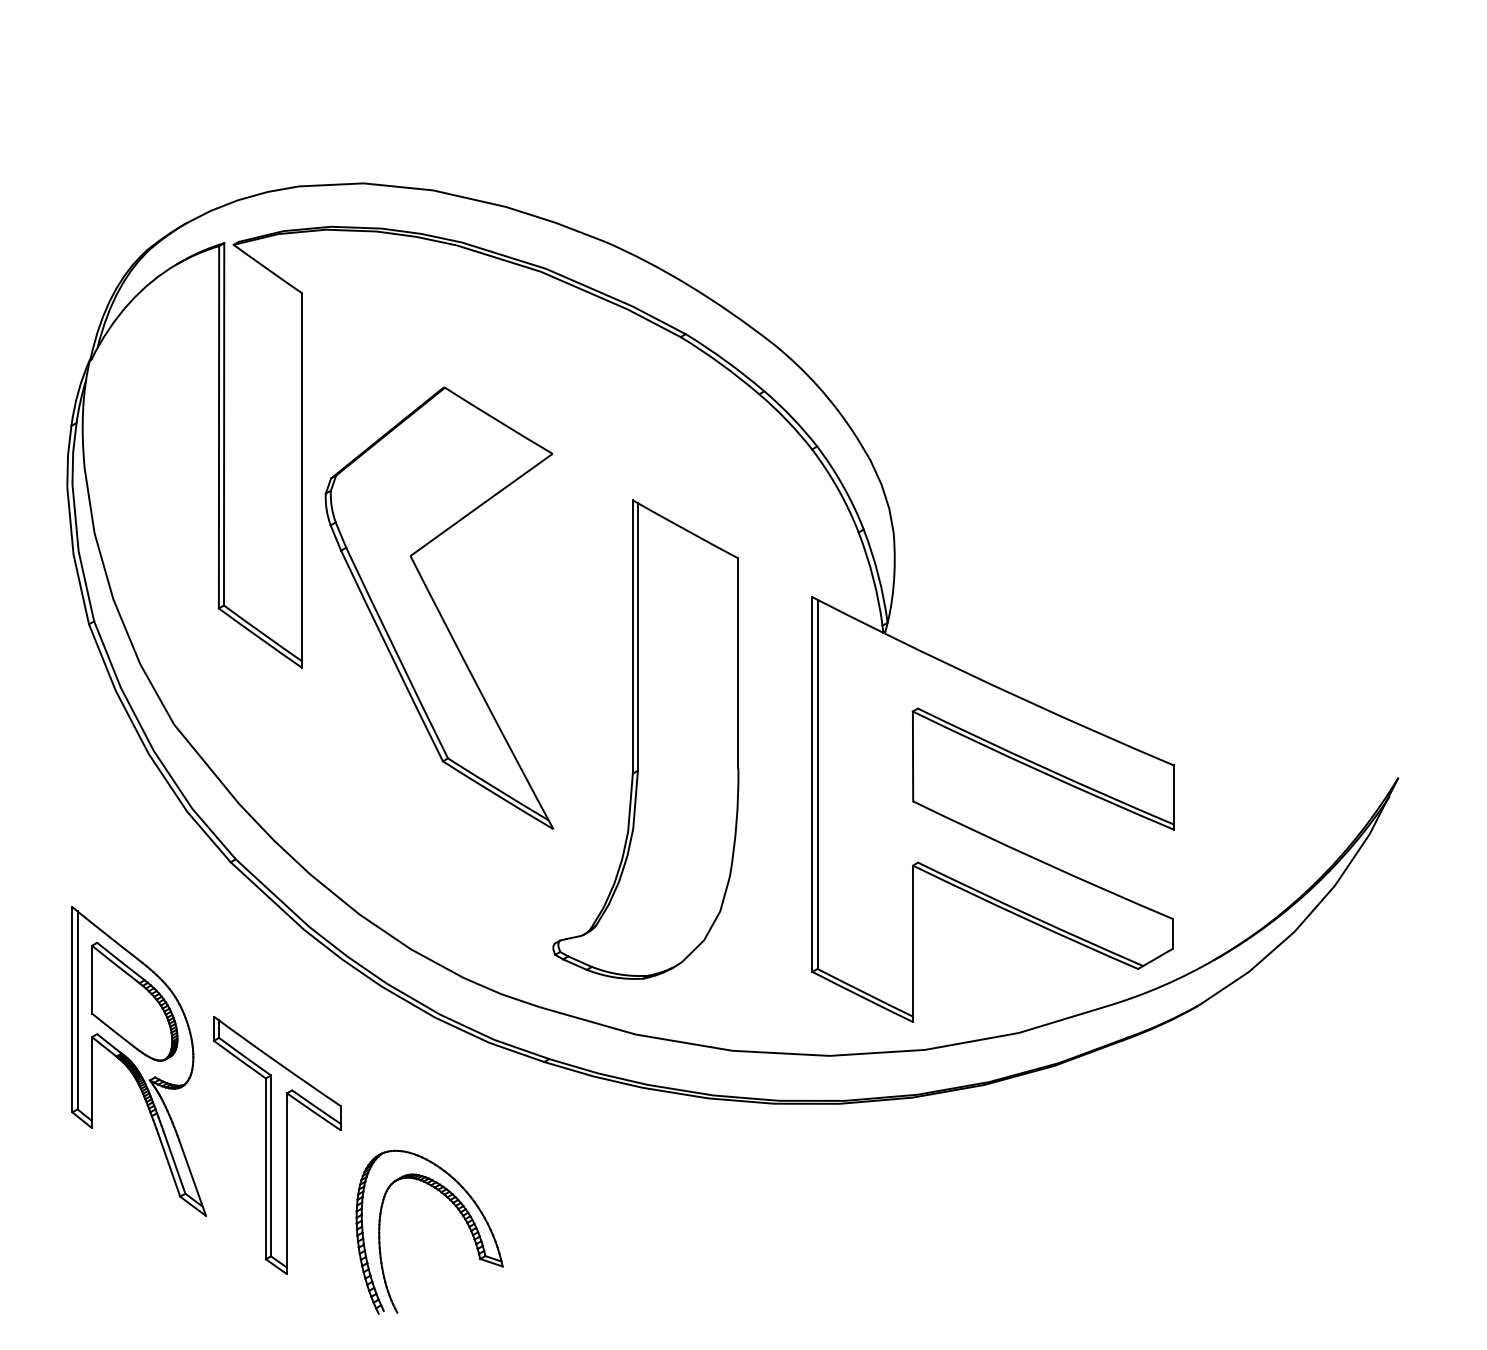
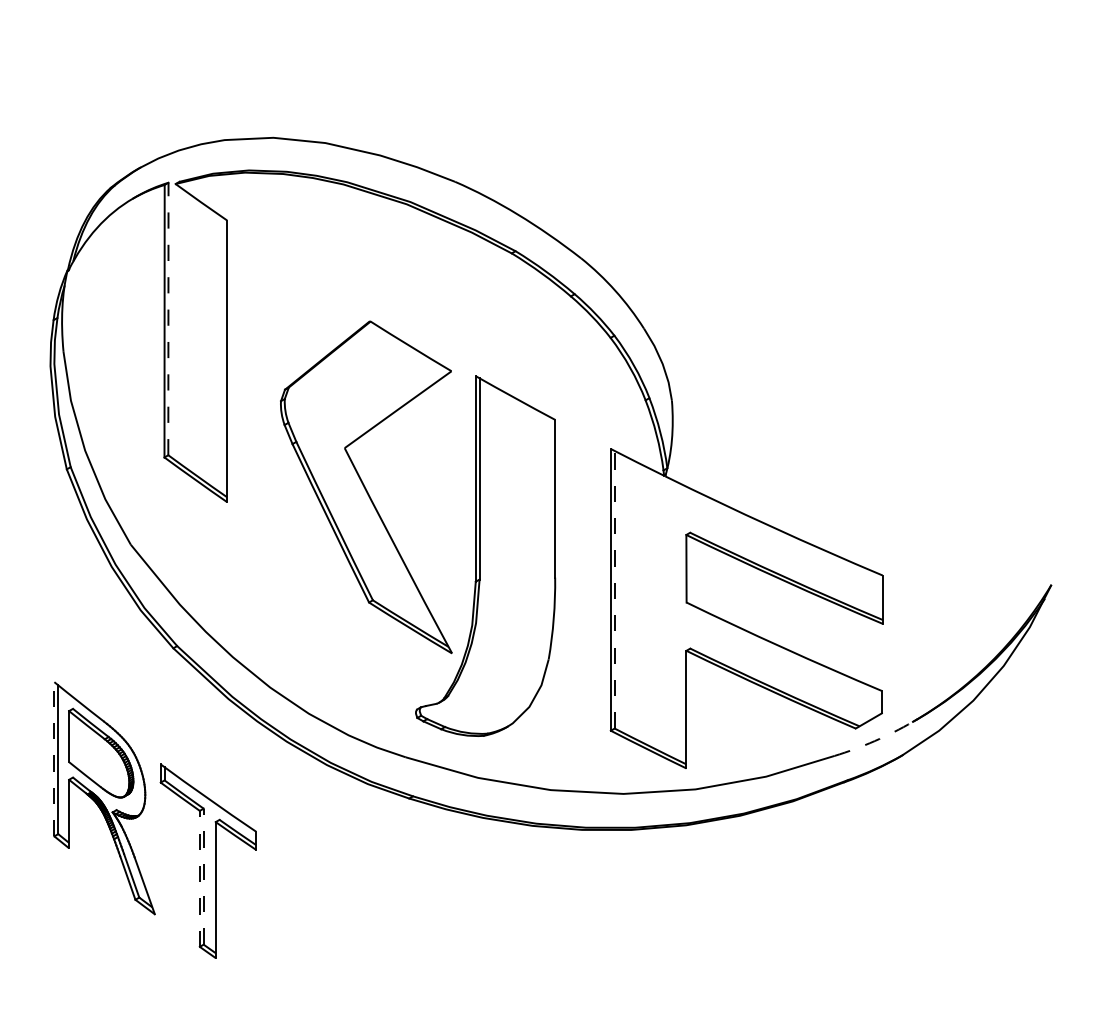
line: (224, 423) -> (168, 318), solid -> dashed
part: (438, 607) -> (365, 486), moved
line: (817, 784) -> (614, 589), solid -> dashed
arc: (1163, 985) -> (874, 740), solid -> dashed
line: (72, 1009) -> (54, 759), solid -> dashed
line: (271, 1165) -> (204, 876), solid -> dashed
line: (265, 1168) -> (199, 878), solid -> dashed
part: (454, 1206) -> (341, 907), removed

